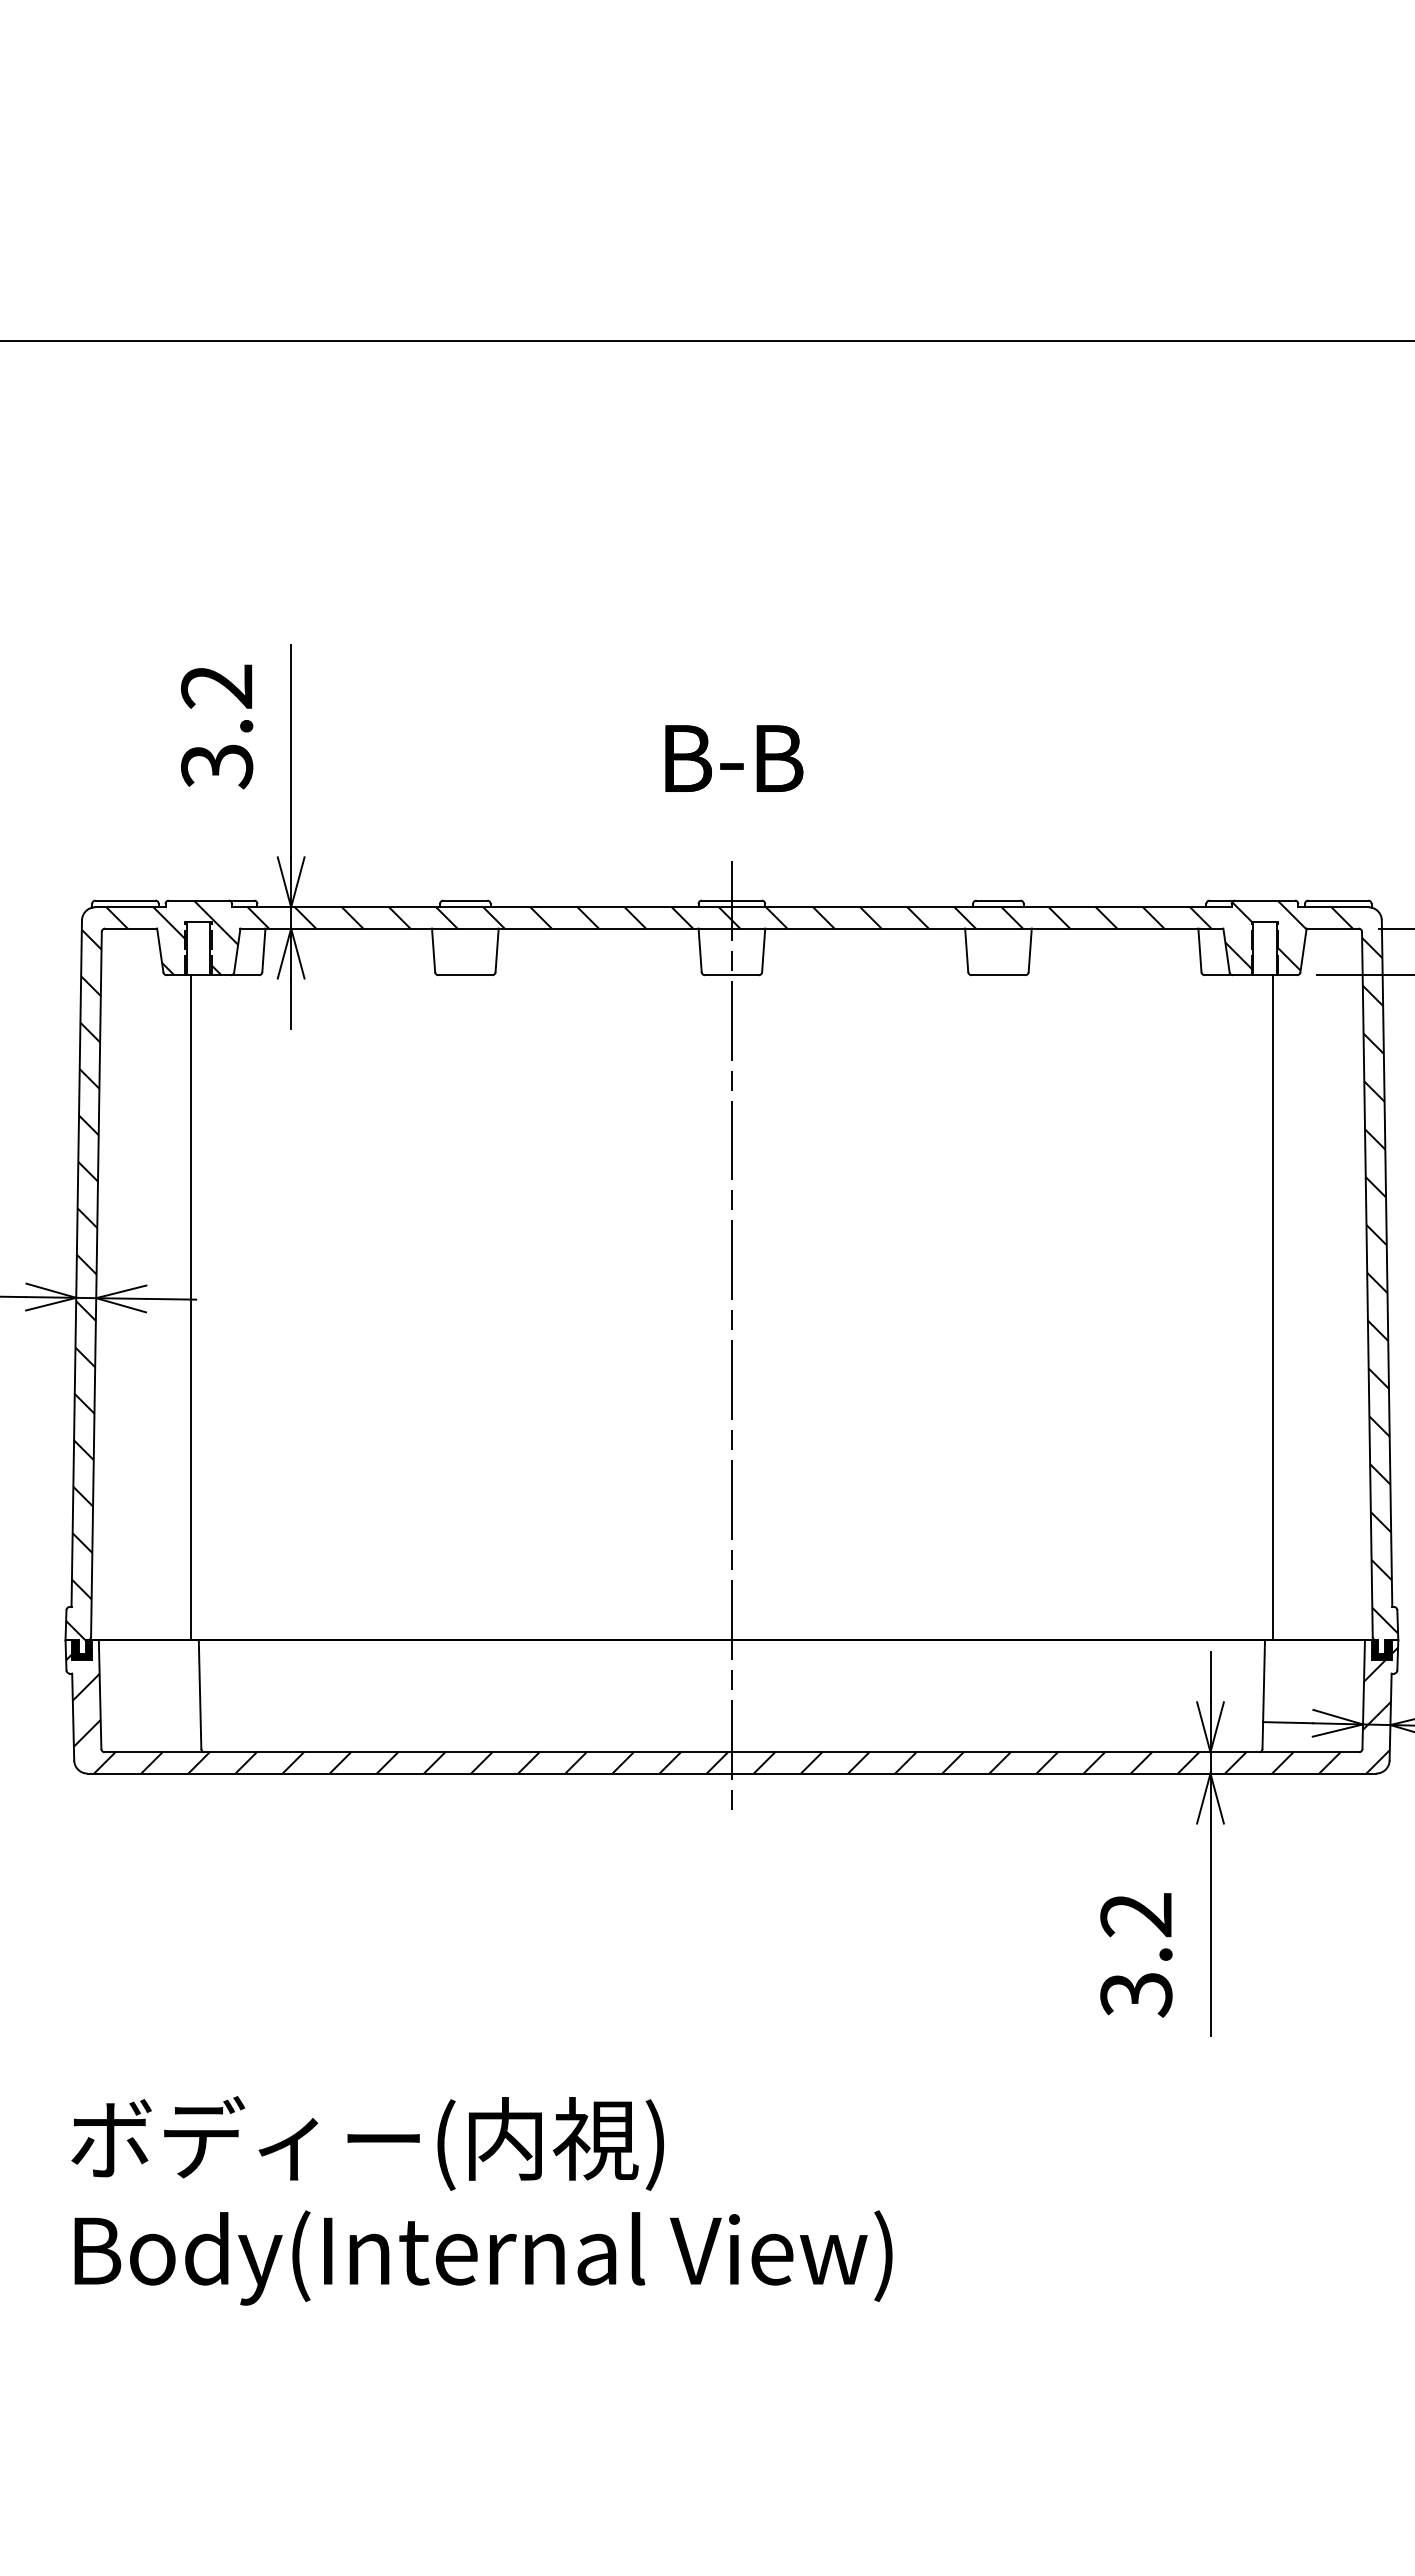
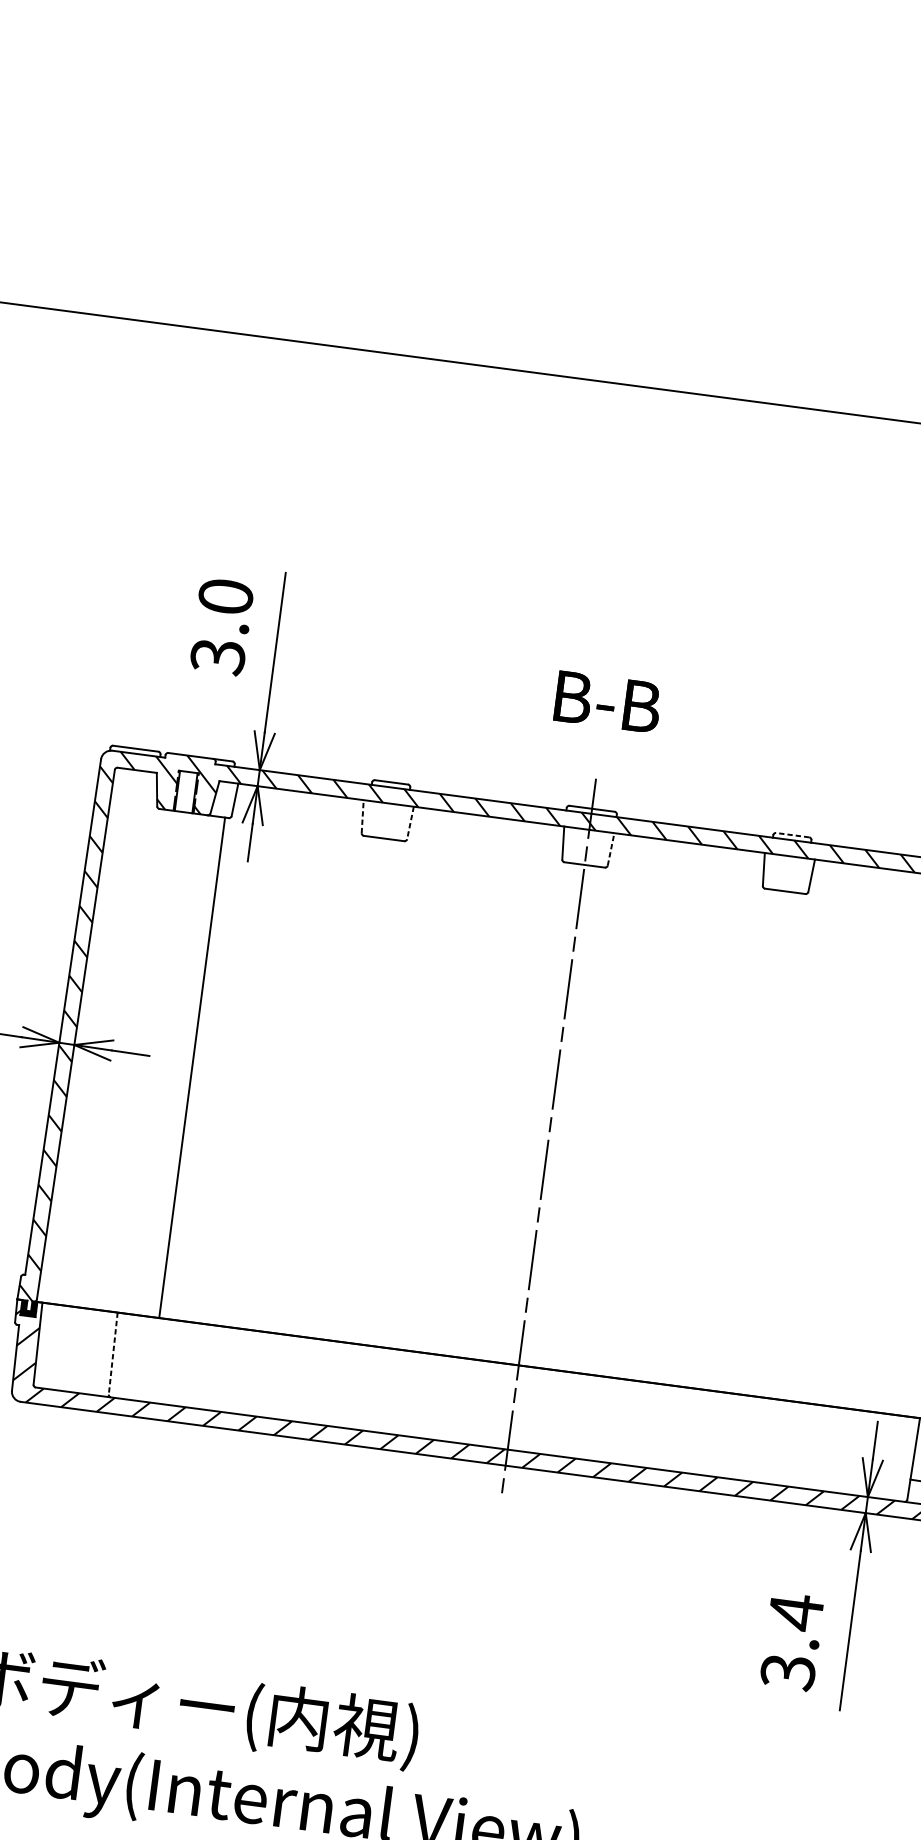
text: (217, 686) -> (226, 596), 3.2 -> 3.0
line: (998, 900) -> (792, 835), solid -> dashed
line: (433, 950) -> (362, 816), solid -> dashed
line: (497, 950) -> (410, 823), solid -> dashed
line: (763, 950) -> (610, 849), solid -> dashed
line: (191, 1307) -> (192, 1067), moved
line: (200, 1695) -> (113, 1354), solid -> dashed
text: (1135, 1915) -> (795, 1612), 3.2 -> 3.4

